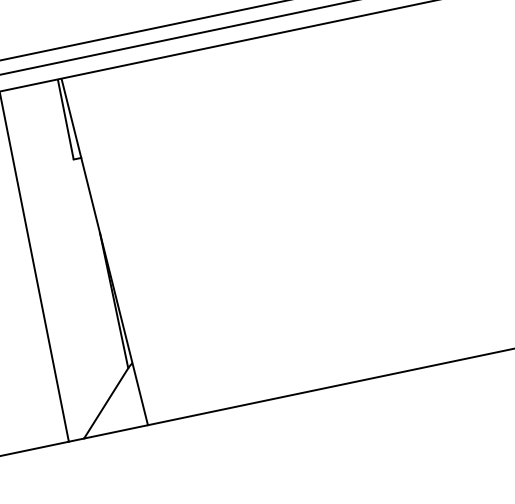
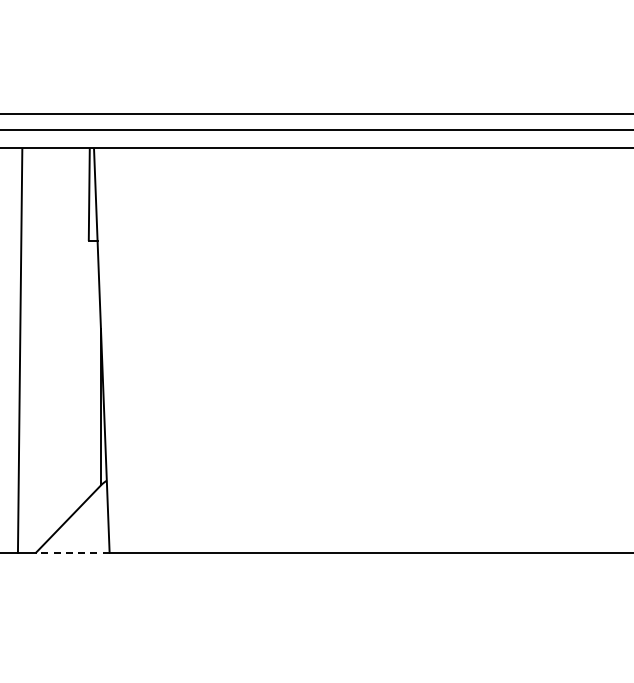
line: (115, 432) -> (72, 553), solid -> dashed

